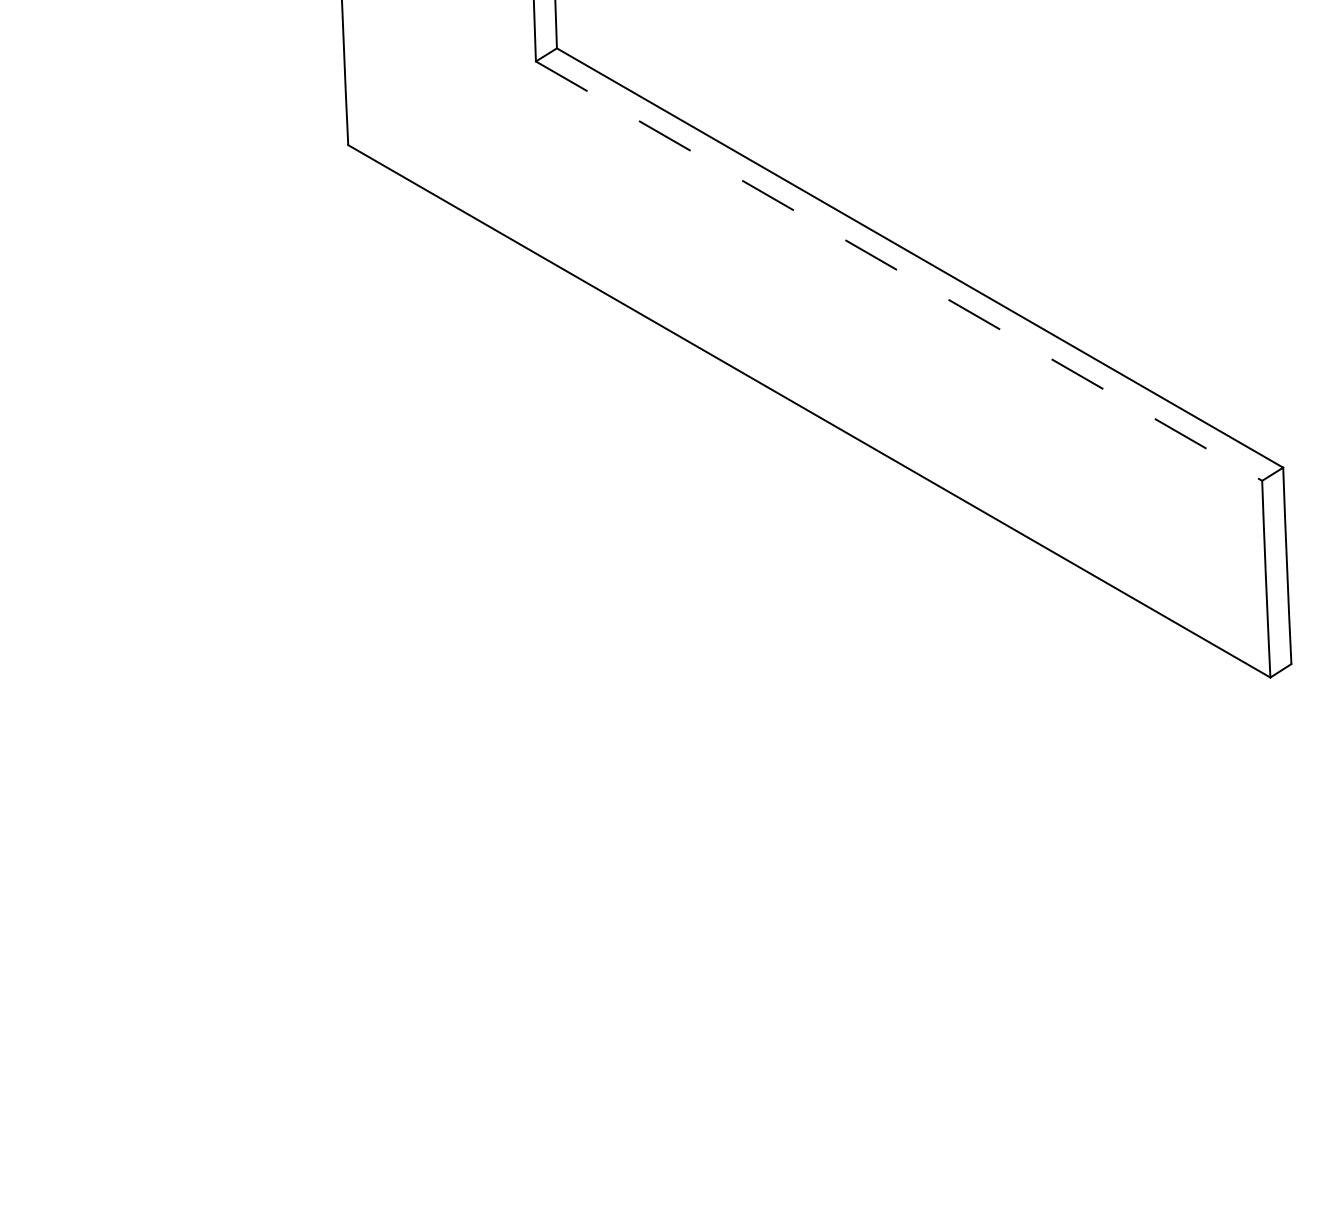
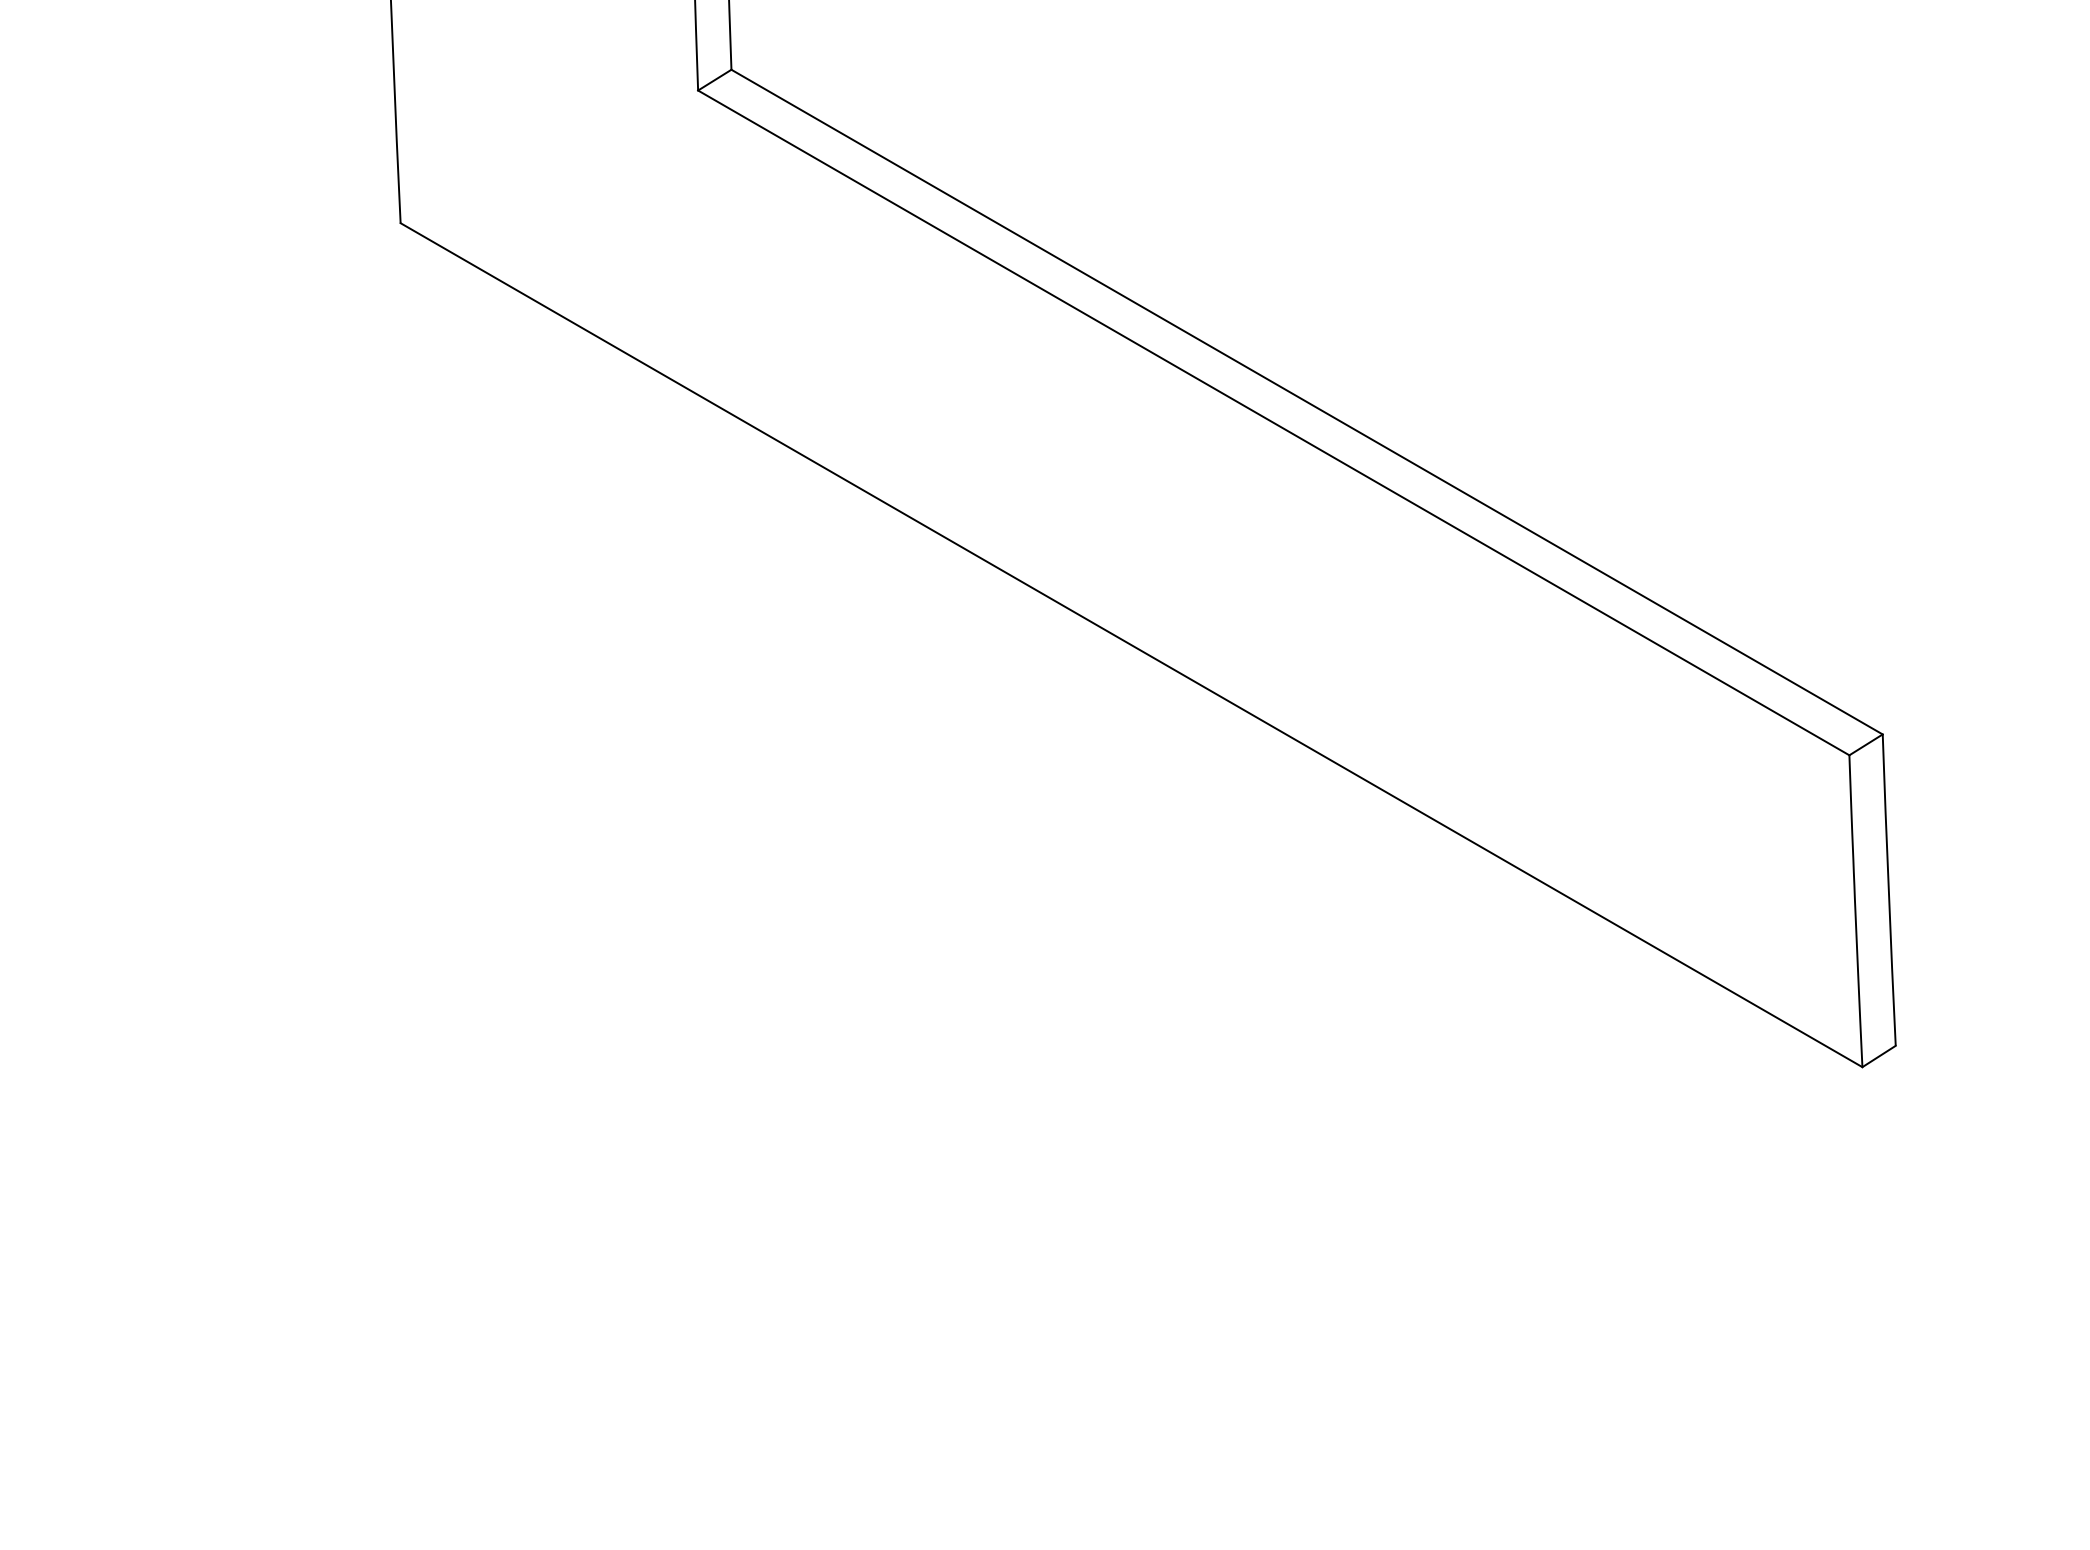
line: (899, 271) -> (1274, 423), dashed -> solid

